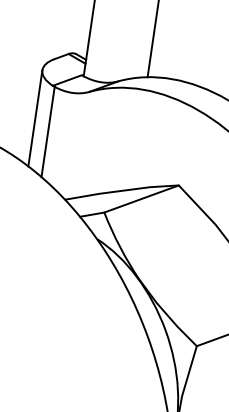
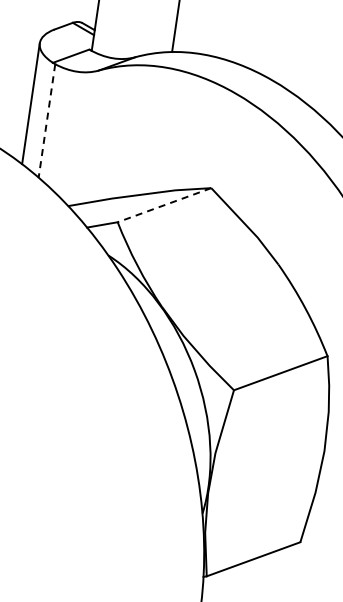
line: (47, 132) -> (46, 121), solid -> dashed
line: (141, 199) -> (164, 205), solid -> dashed

